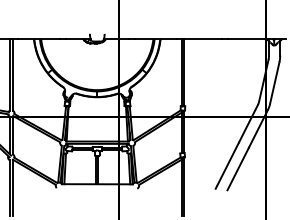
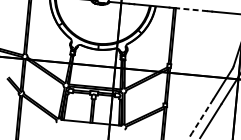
line: (202, 39) -> (191, 9), solid -> dashed
line: (228, 163) -> (203, 115), solid -> dashed

